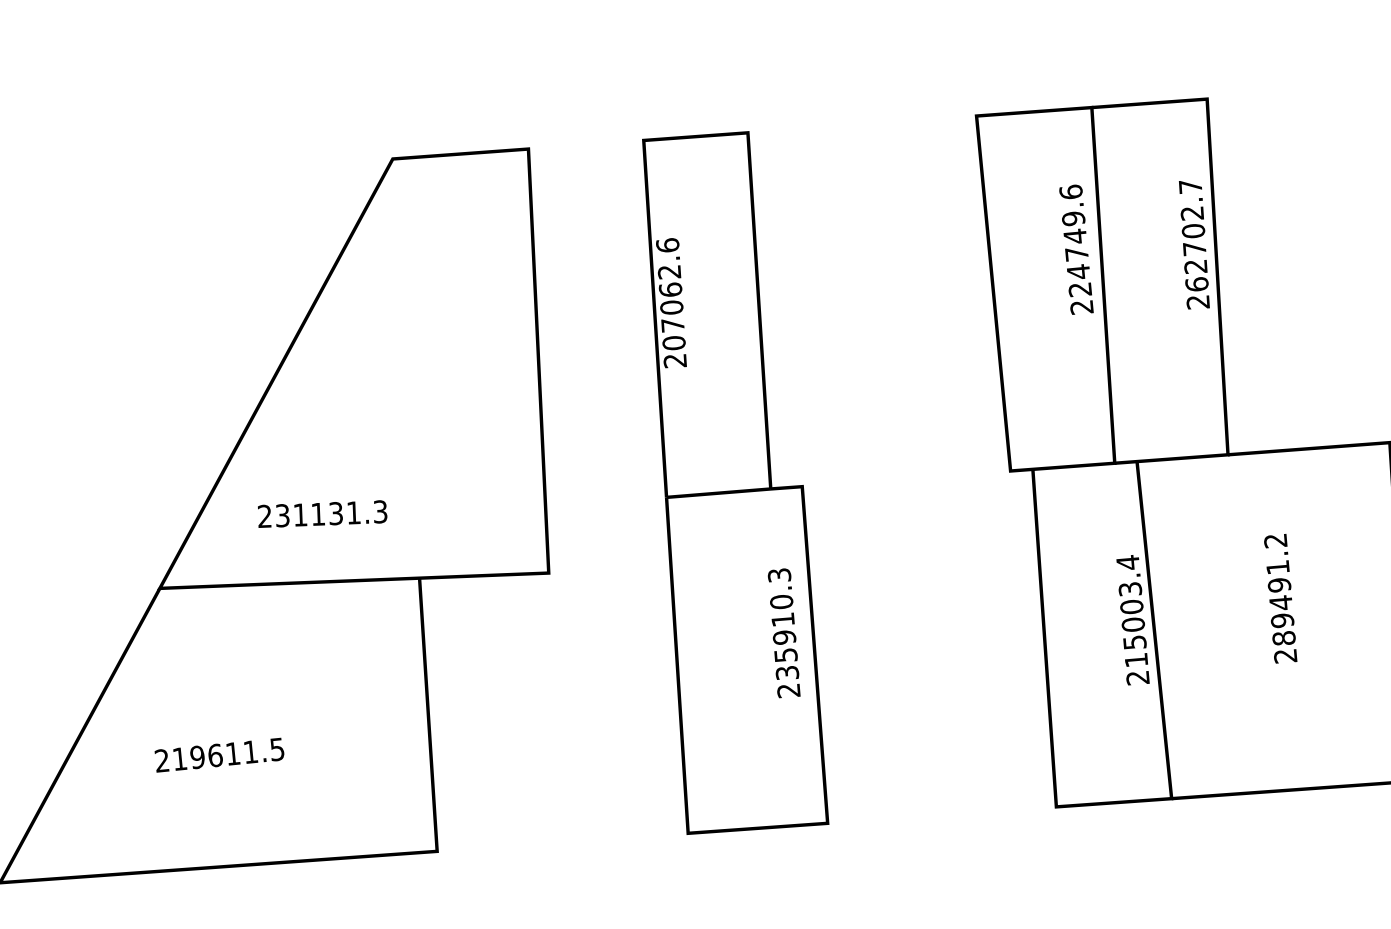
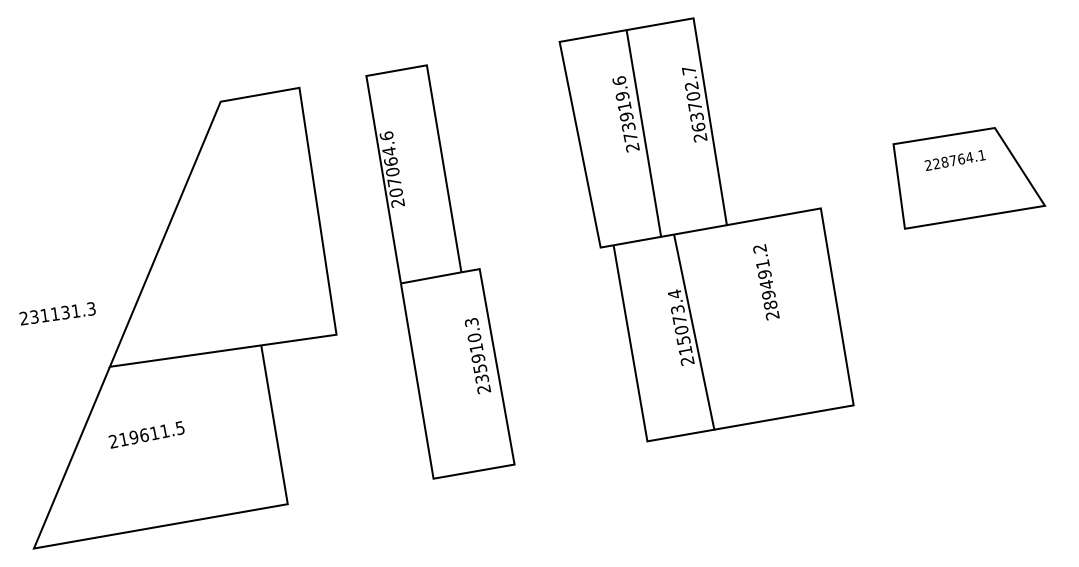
text: (1077, 262) -> (627, 121), 224749.6 -> 273919.6
text: (1195, 265) -> (696, 116), 262702.7 -> 263702.7
text: (669, 272) -> (389, 151), 207062.6 -> 207064.6
text: (322, 513) -> (57, 313), moved
text: (1281, 599) -> (766, 282), moved
text: (1131, 606) -> (679, 319), 215003.4 -> 215073.4
text: (219, 754) -> (146, 434), moved

